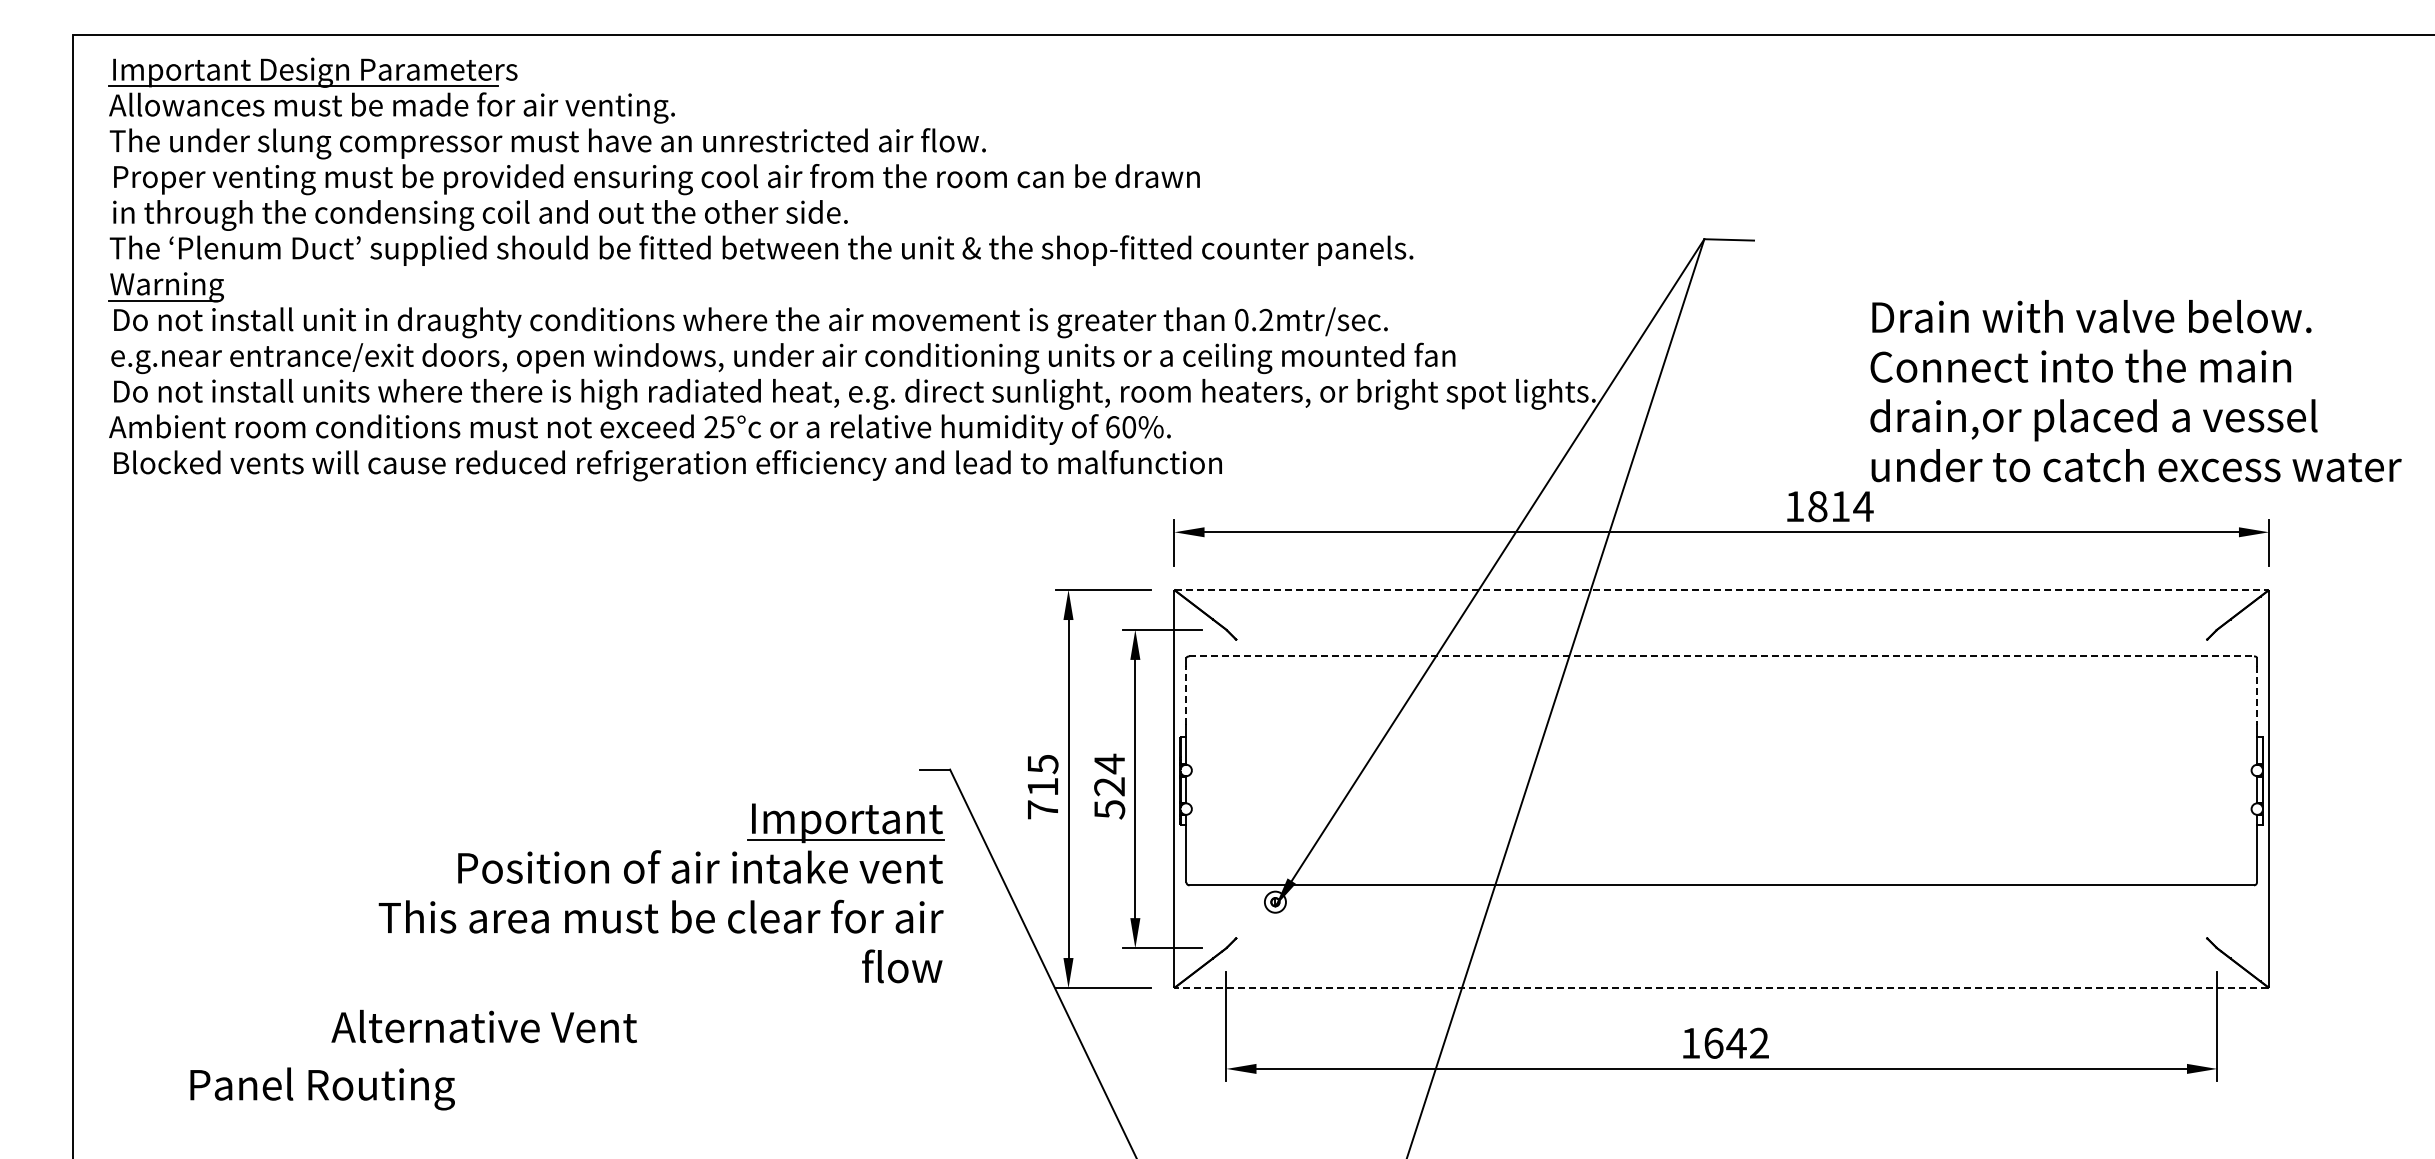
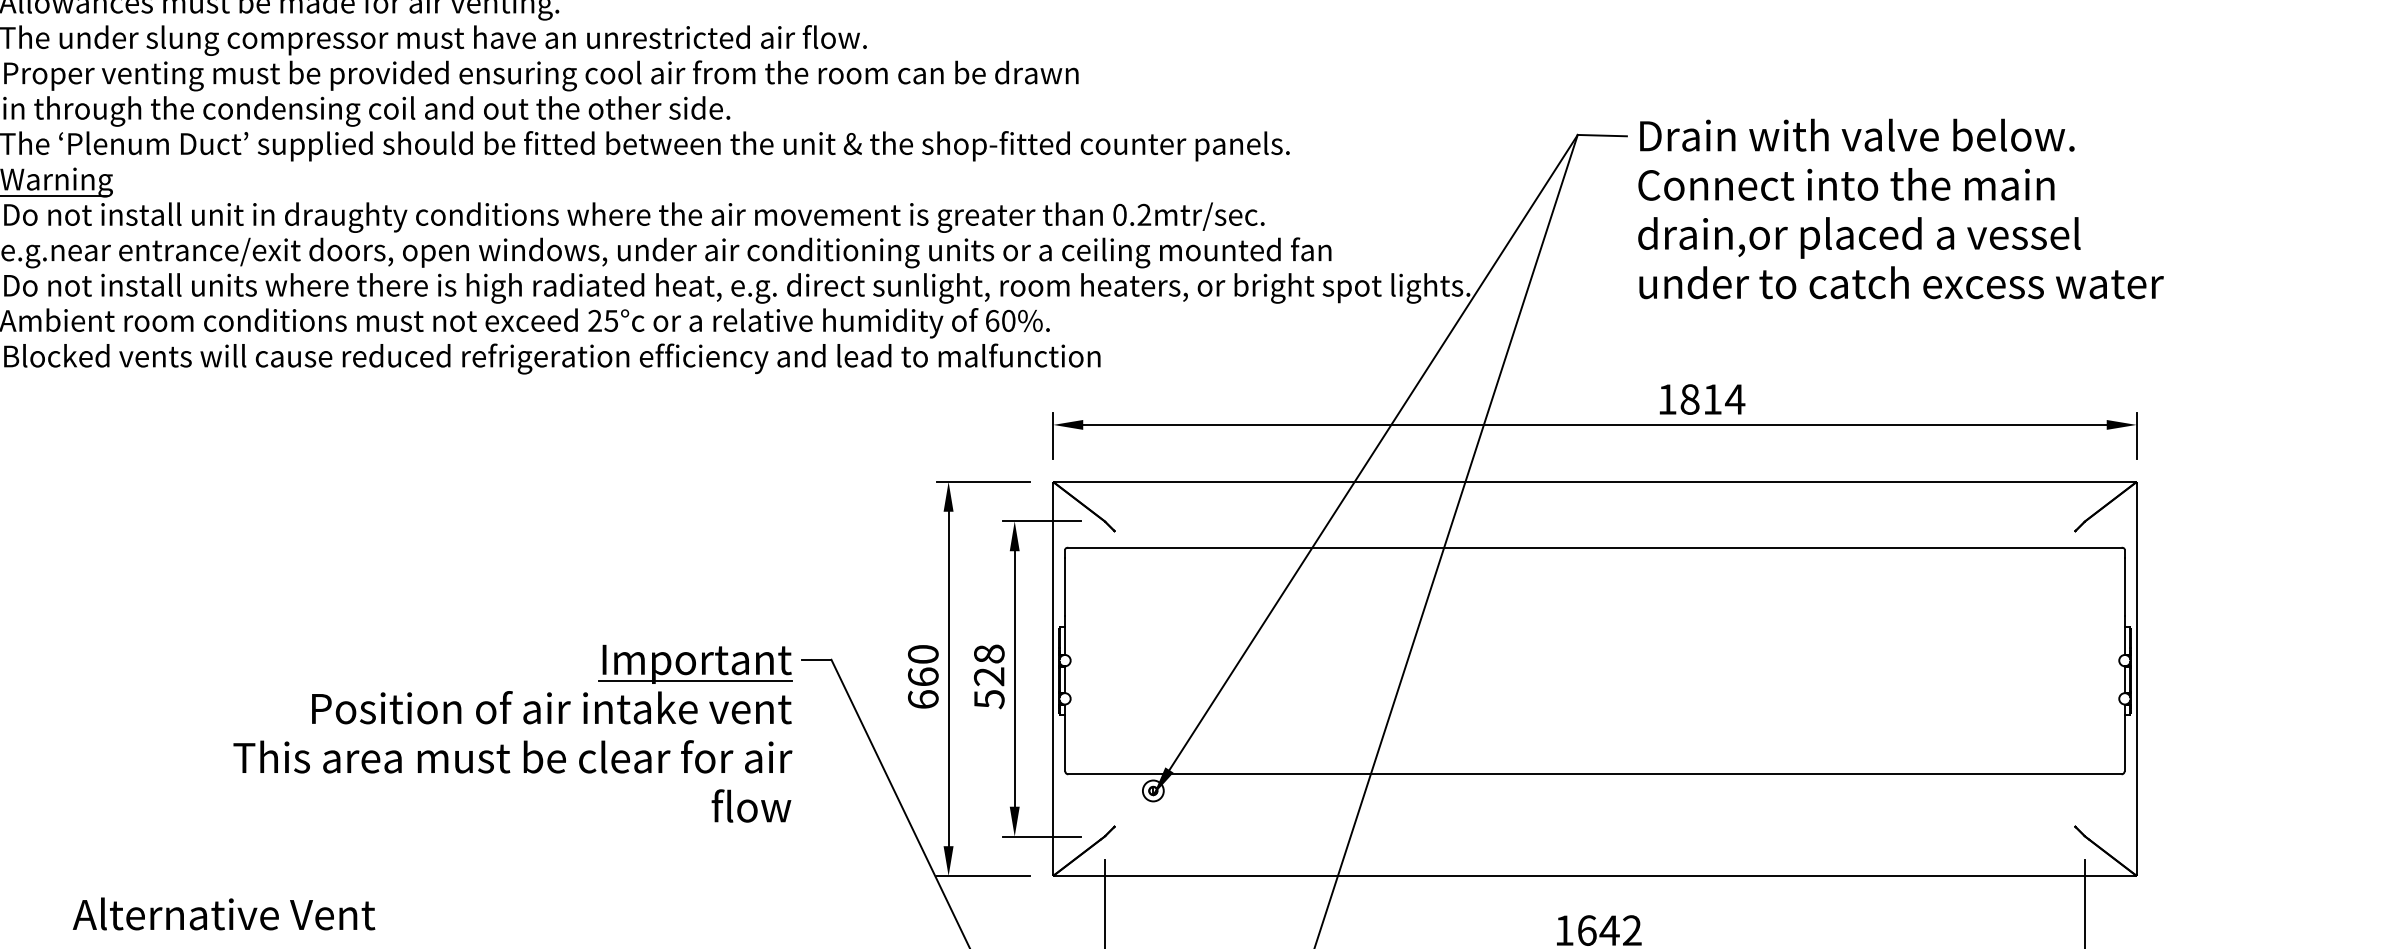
text: (2135, 391) -> (1900, 209), moved
line: (1721, 589) -> (1594, 481), dashed -> solid
line: (1722, 656) -> (1595, 547), dashed -> solid
line: (1186, 695) -> (1065, 586), dashed -> solid
line: (2257, 696) -> (2125, 587), dashed -> solid
text: (1109, 763) -> (989, 653), 524 -> 528
text: (1042, 786) -> (922, 676), 715 -> 660
part: (654, 883) -> (506, 723), moved
line: (1721, 988) -> (1594, 876), dashed -> solid
text: (483, 1026) -> (223, 913), moved

